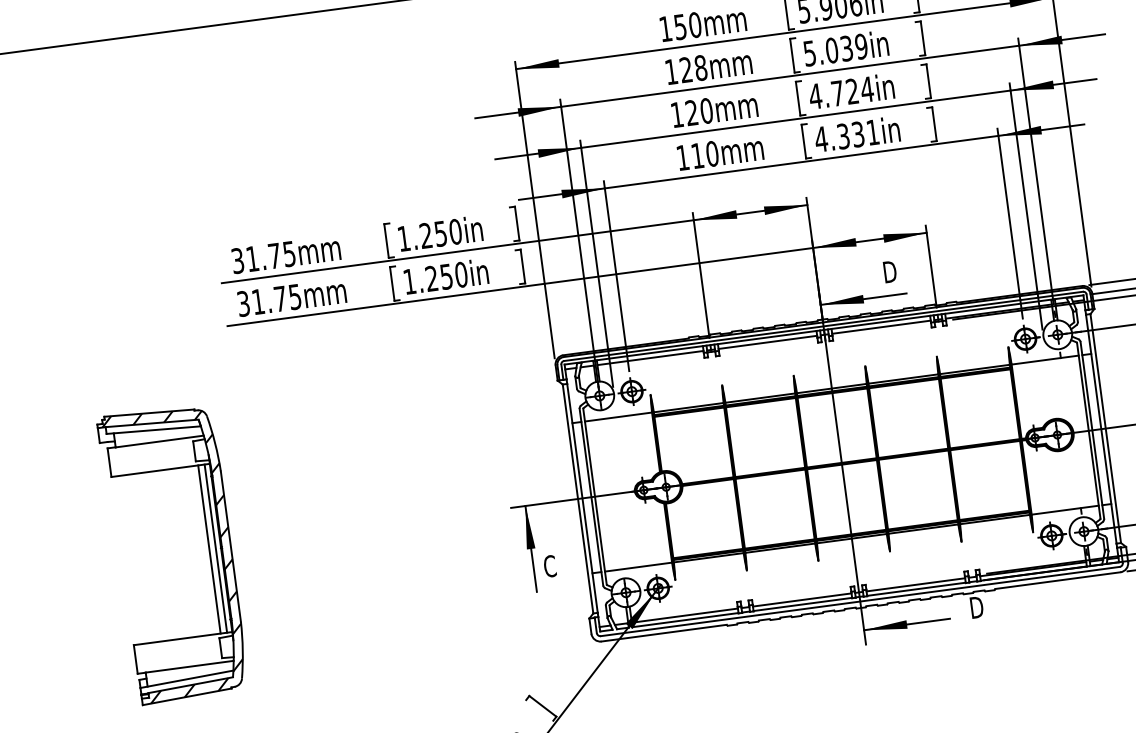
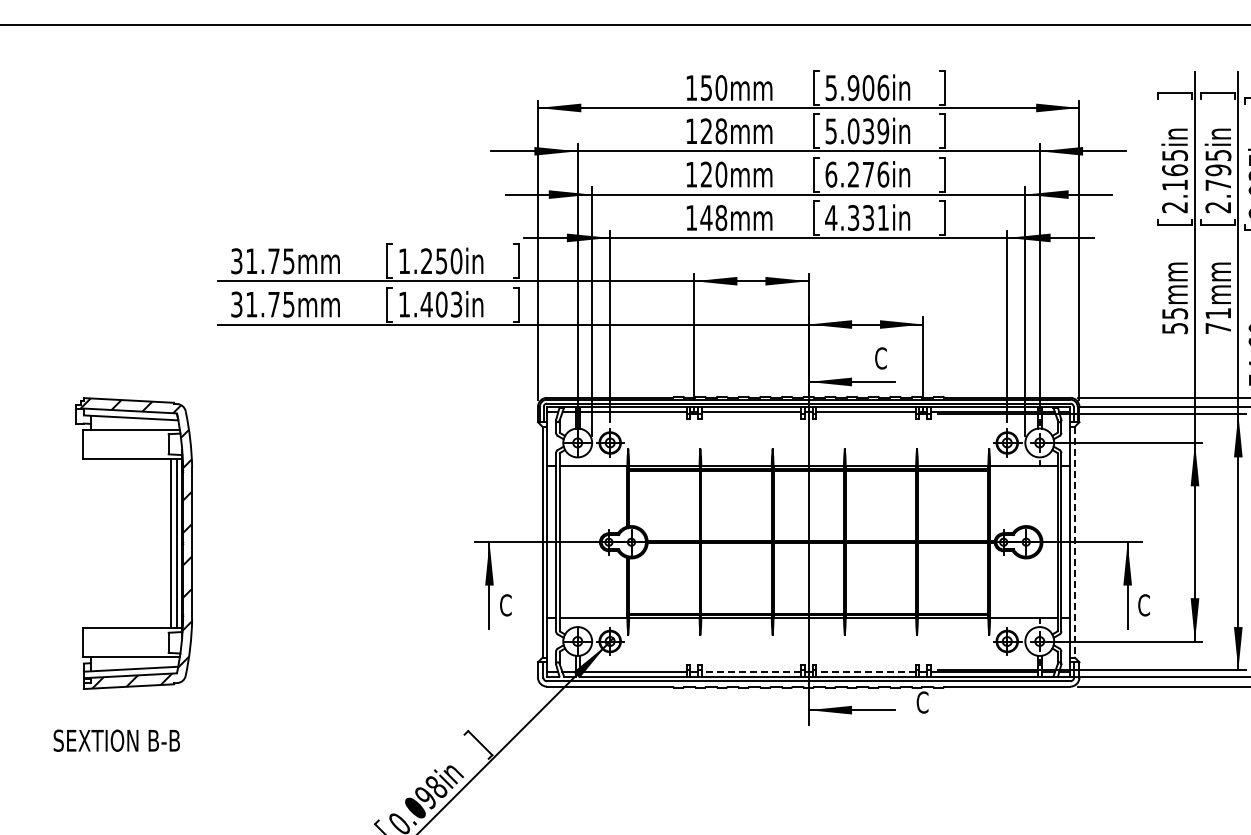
text: (841, 92) -> (857, 174), 4.724in -> 6.276in
text: (704, 154) -> (713, 217), 110mm -> 148mm
text: (889, 272) -> (881, 358), D -> C
text: (446, 276) -> (441, 304), 1.250in -> 1.403in
line: (1105, 428) -> (1074, 542), solid -> dashed
line: (916, 585) -> (866, 672), solid -> dashed
line: (802, 600) -> (751, 672), solid -> dashed
text: (975, 607) -> (922, 702), D -> C

